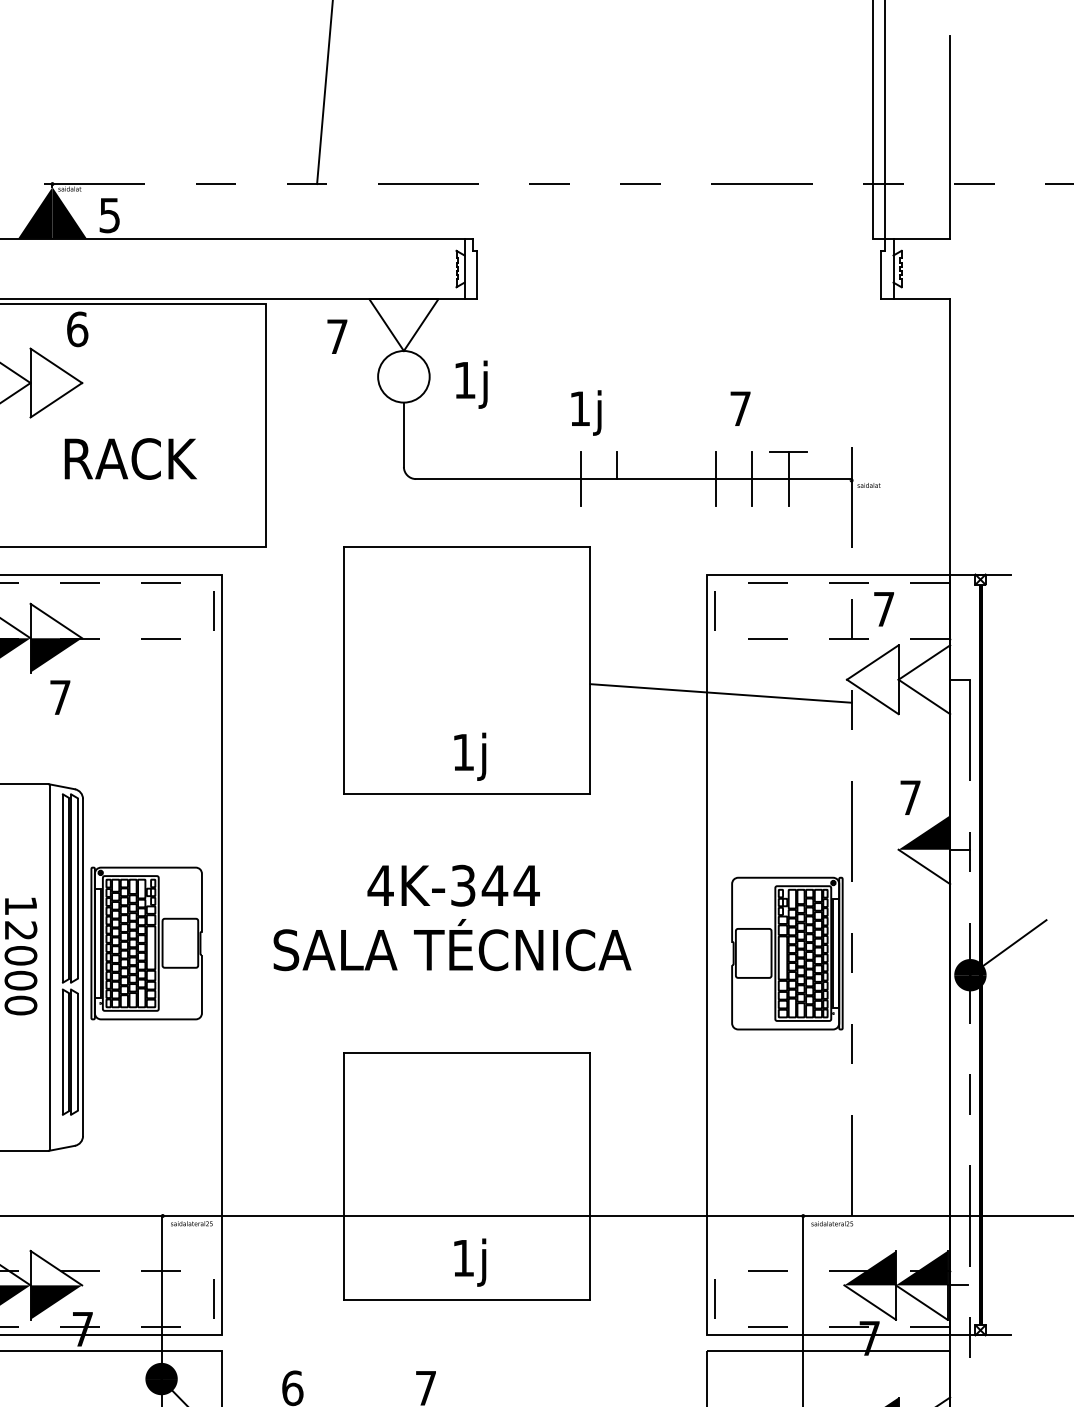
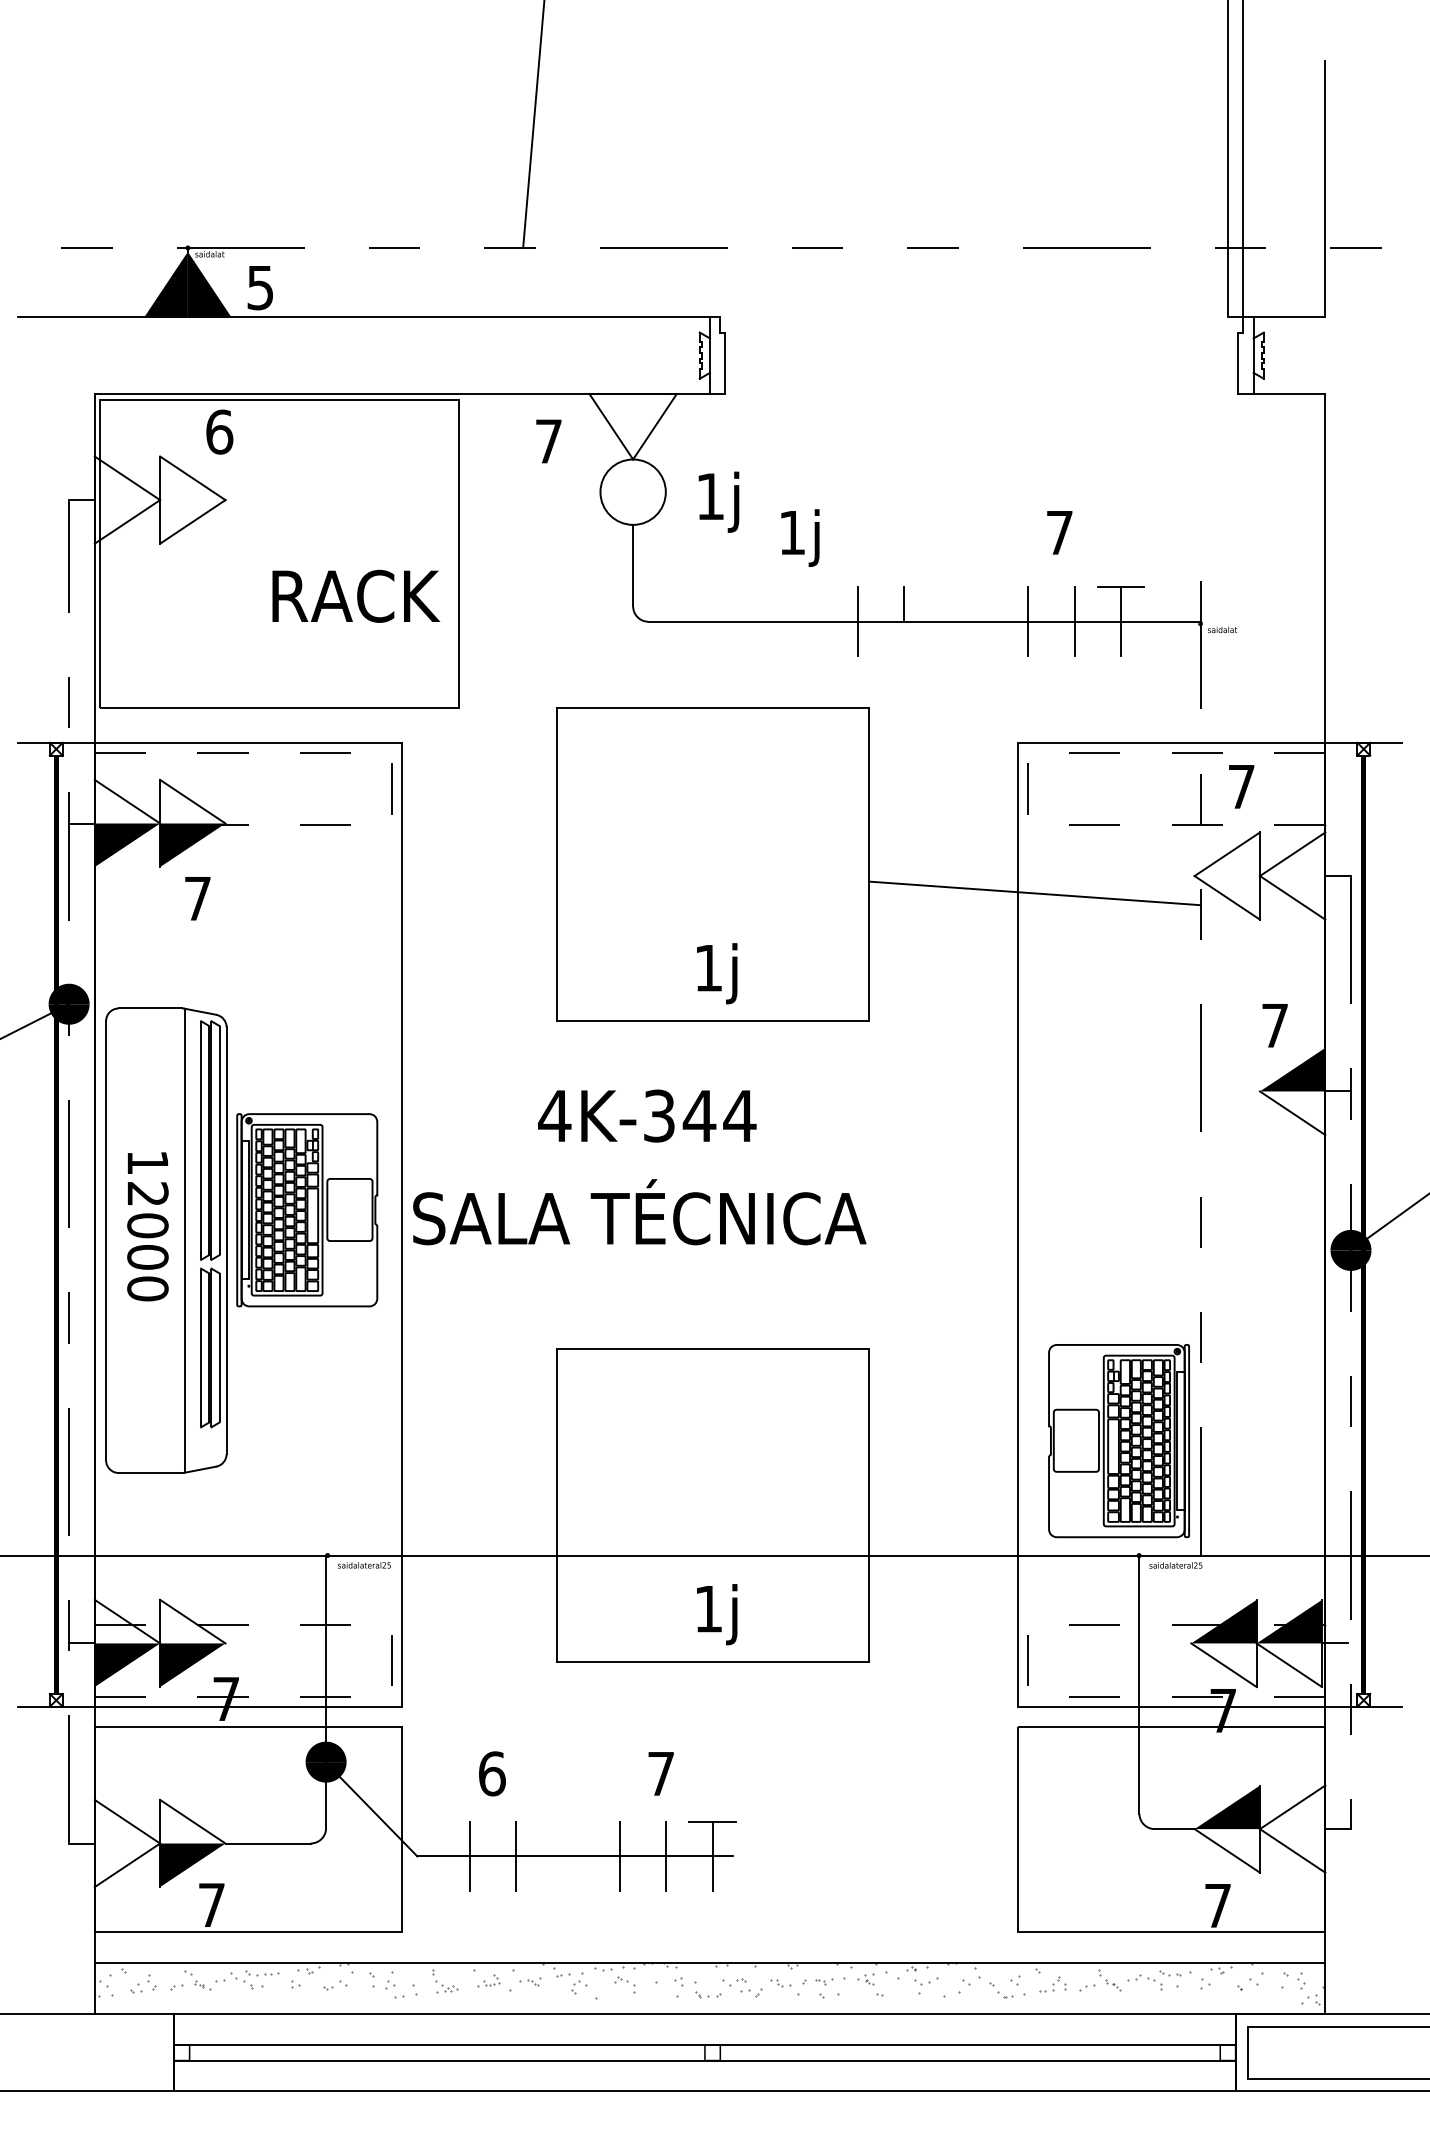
text: (586, 412) -> (800, 537), moved
text: (131, 458) -> (356, 595), moved
text: (453, 885) -> (647, 1115), moved
text: (452, 945) -> (639, 1212), moved
part: (786, 953) -> (1118, 1441), moved

